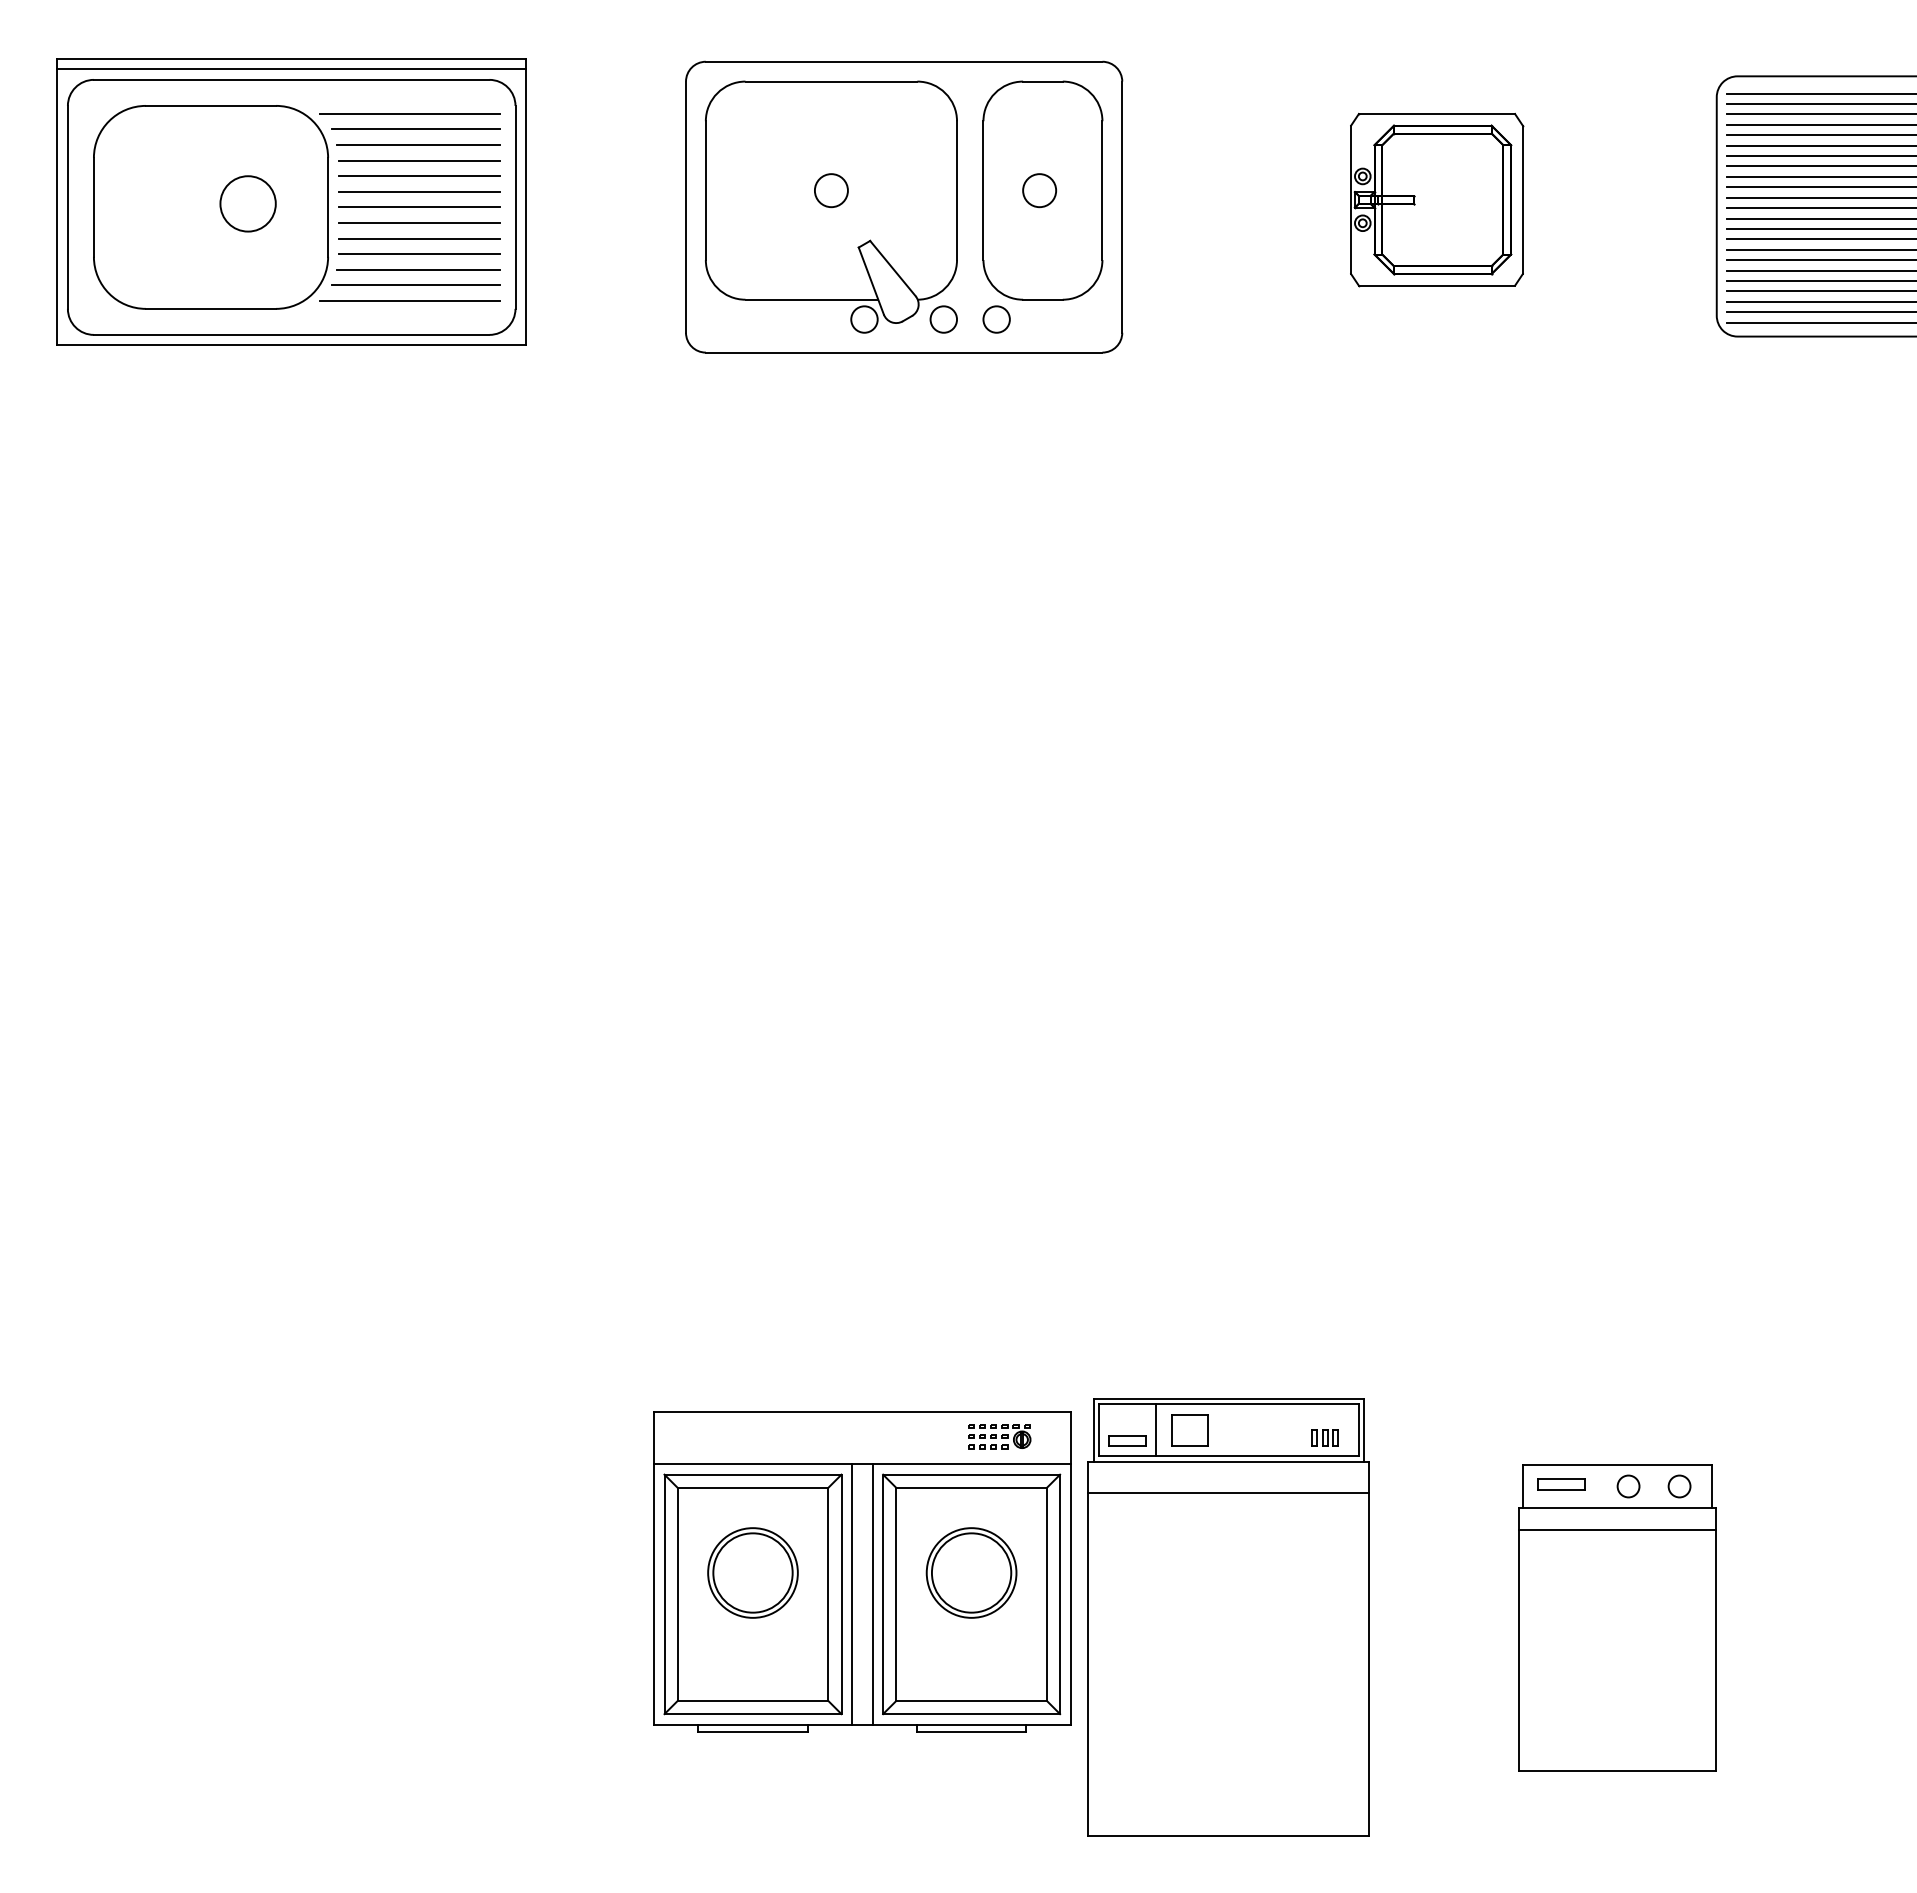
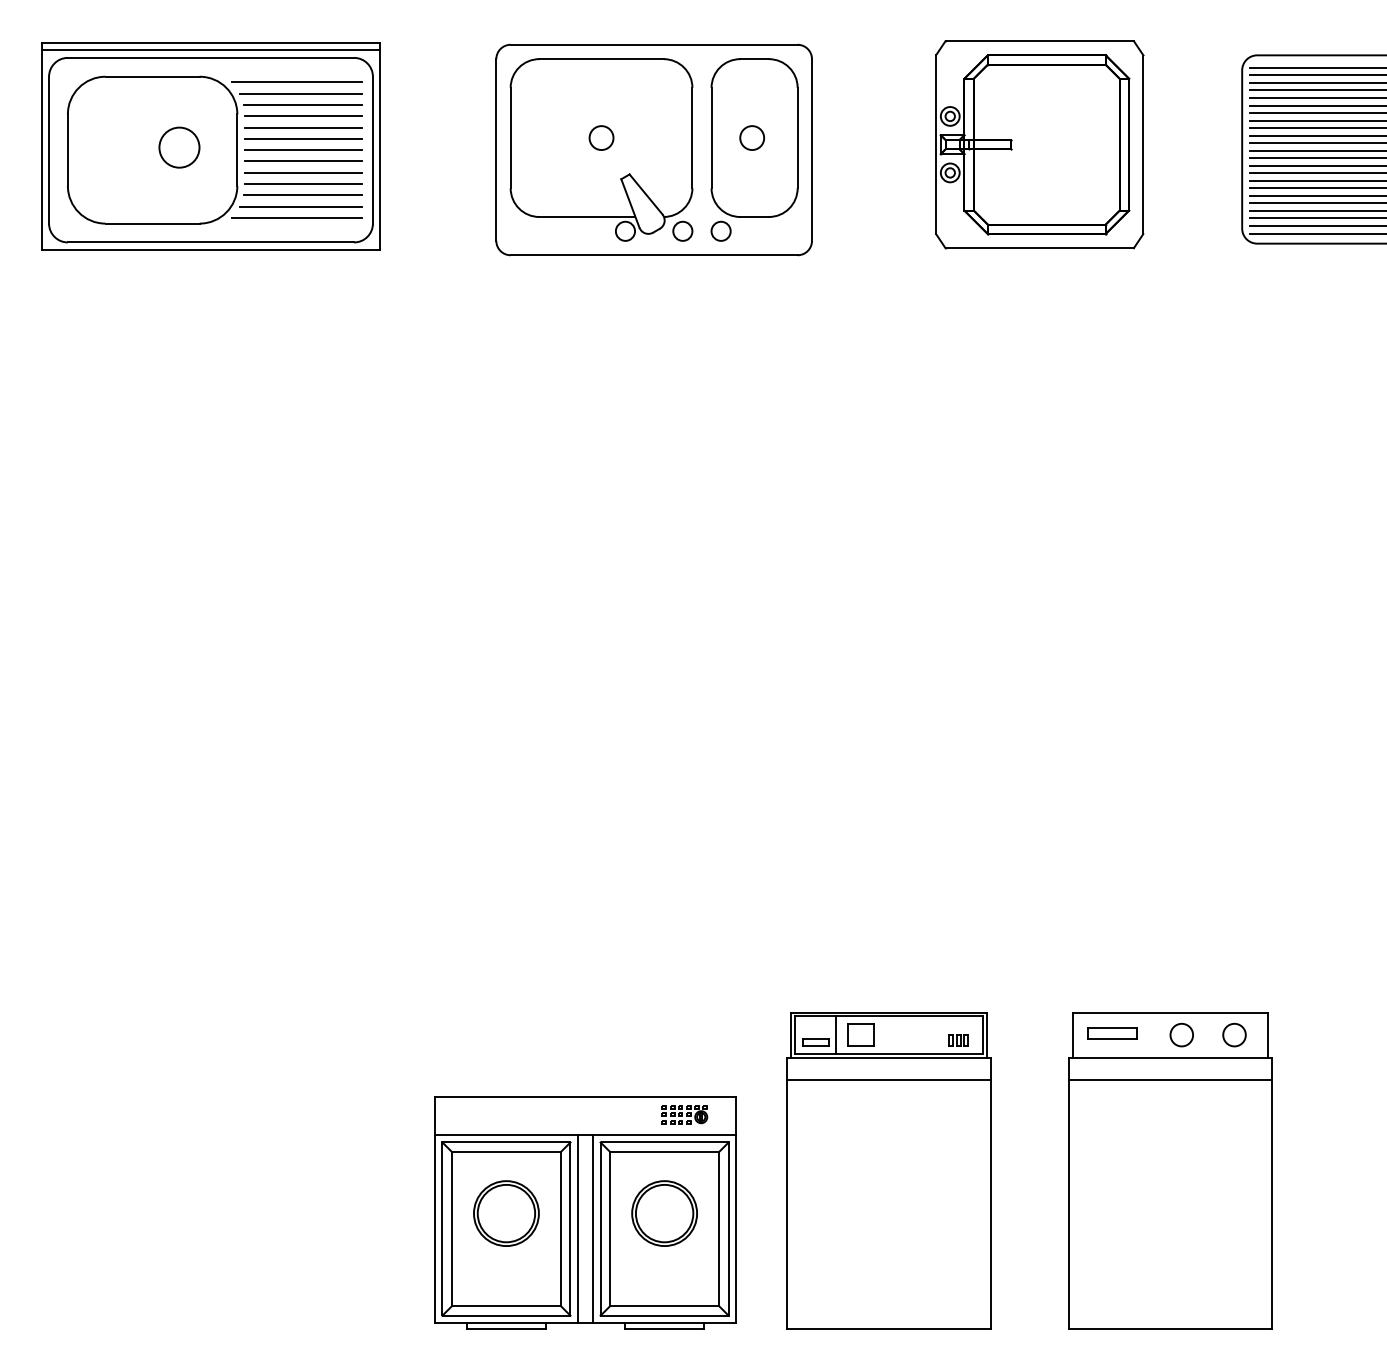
part: (1436, 199) -> (1039, 144), size x1.67
part: (862, 1571) -> (585, 1212), moved
part: (1617, 1617) -> (1170, 1170), size x1.43

